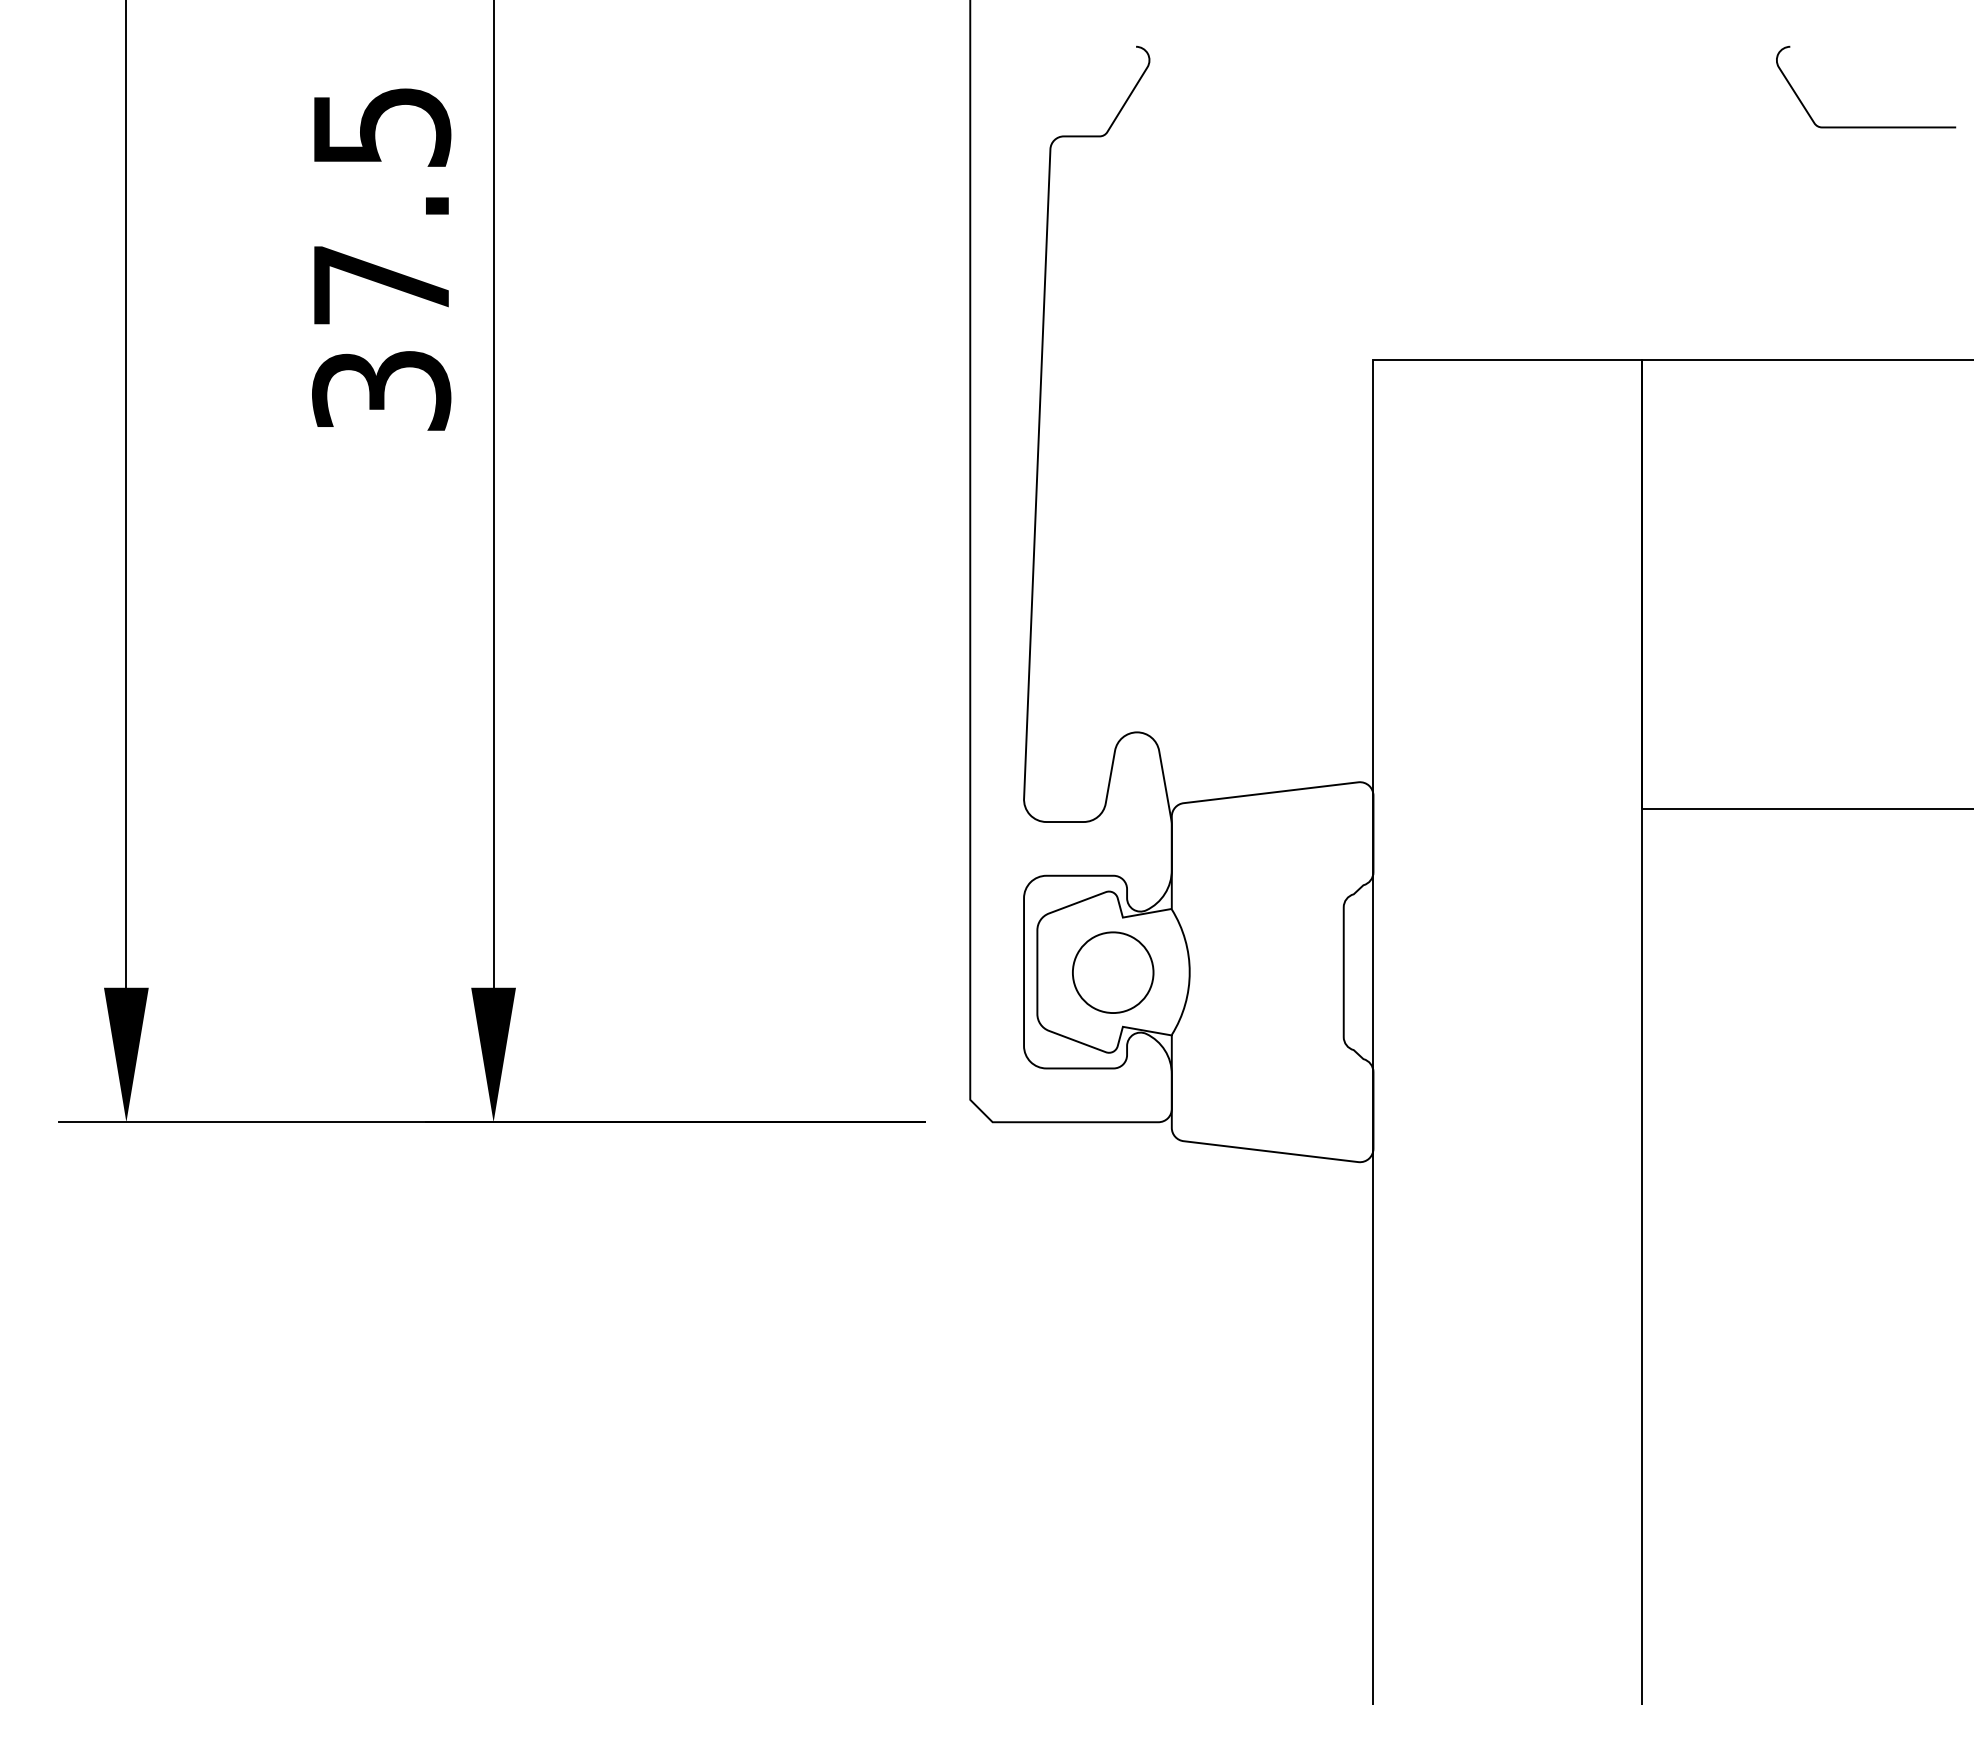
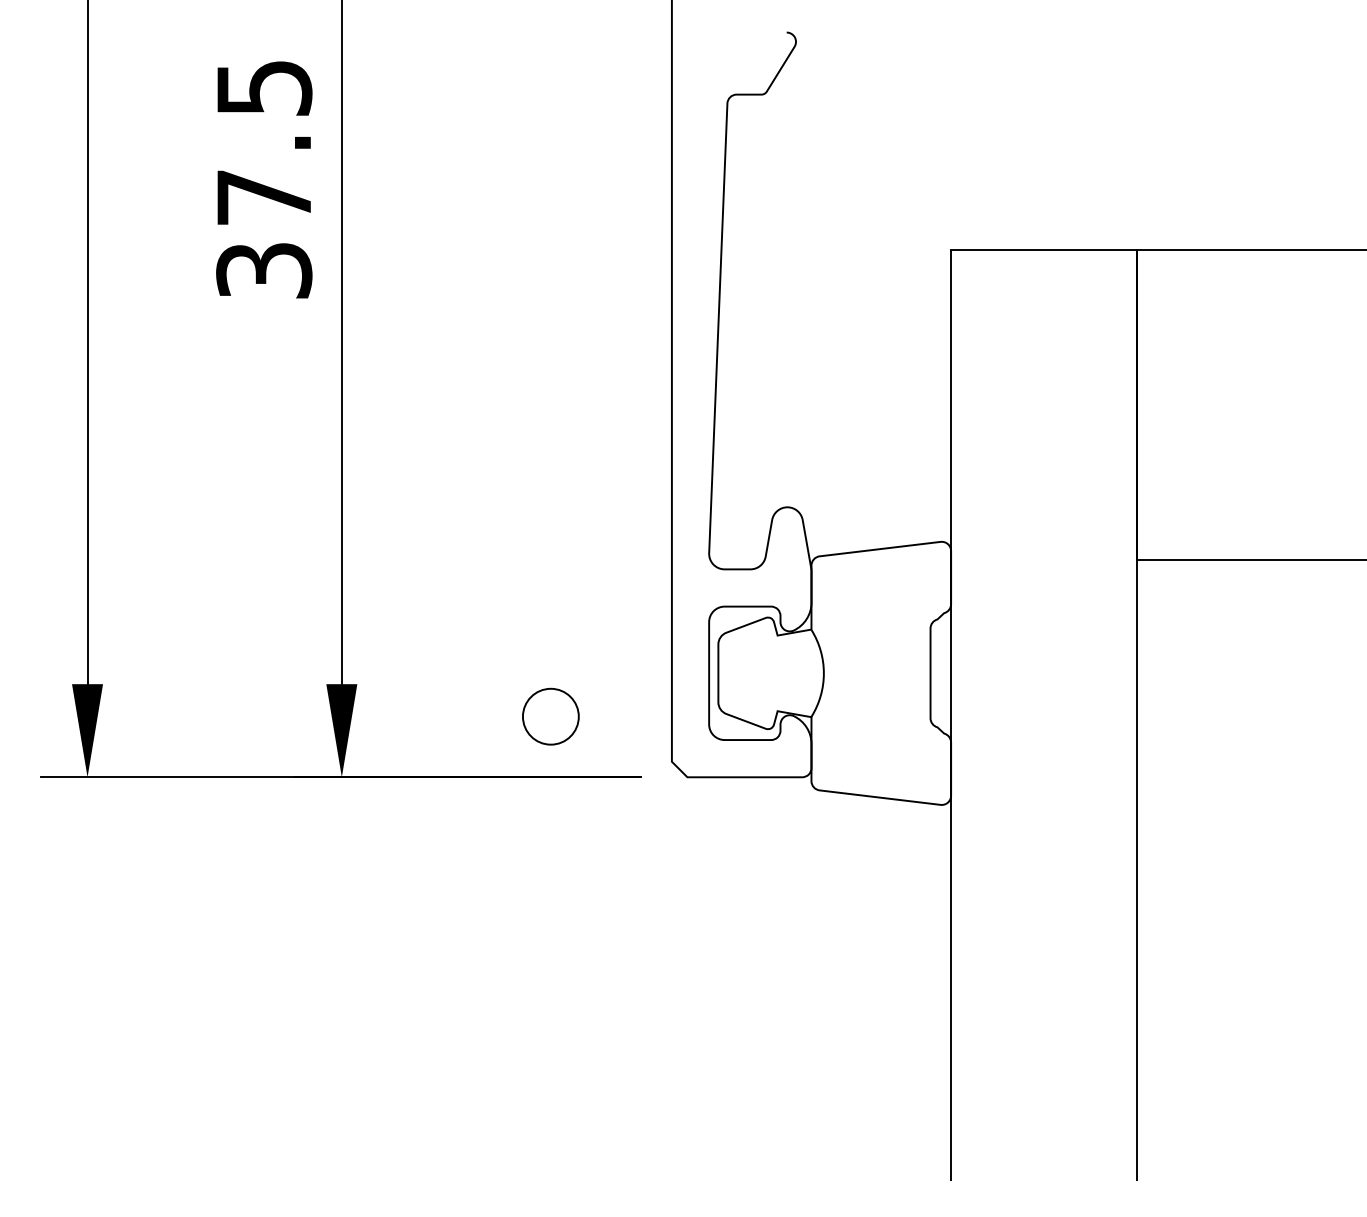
curve: (1865, 126) -> (1291, 87), removed
circle: (1112, 972) -> (550, 716), moved

